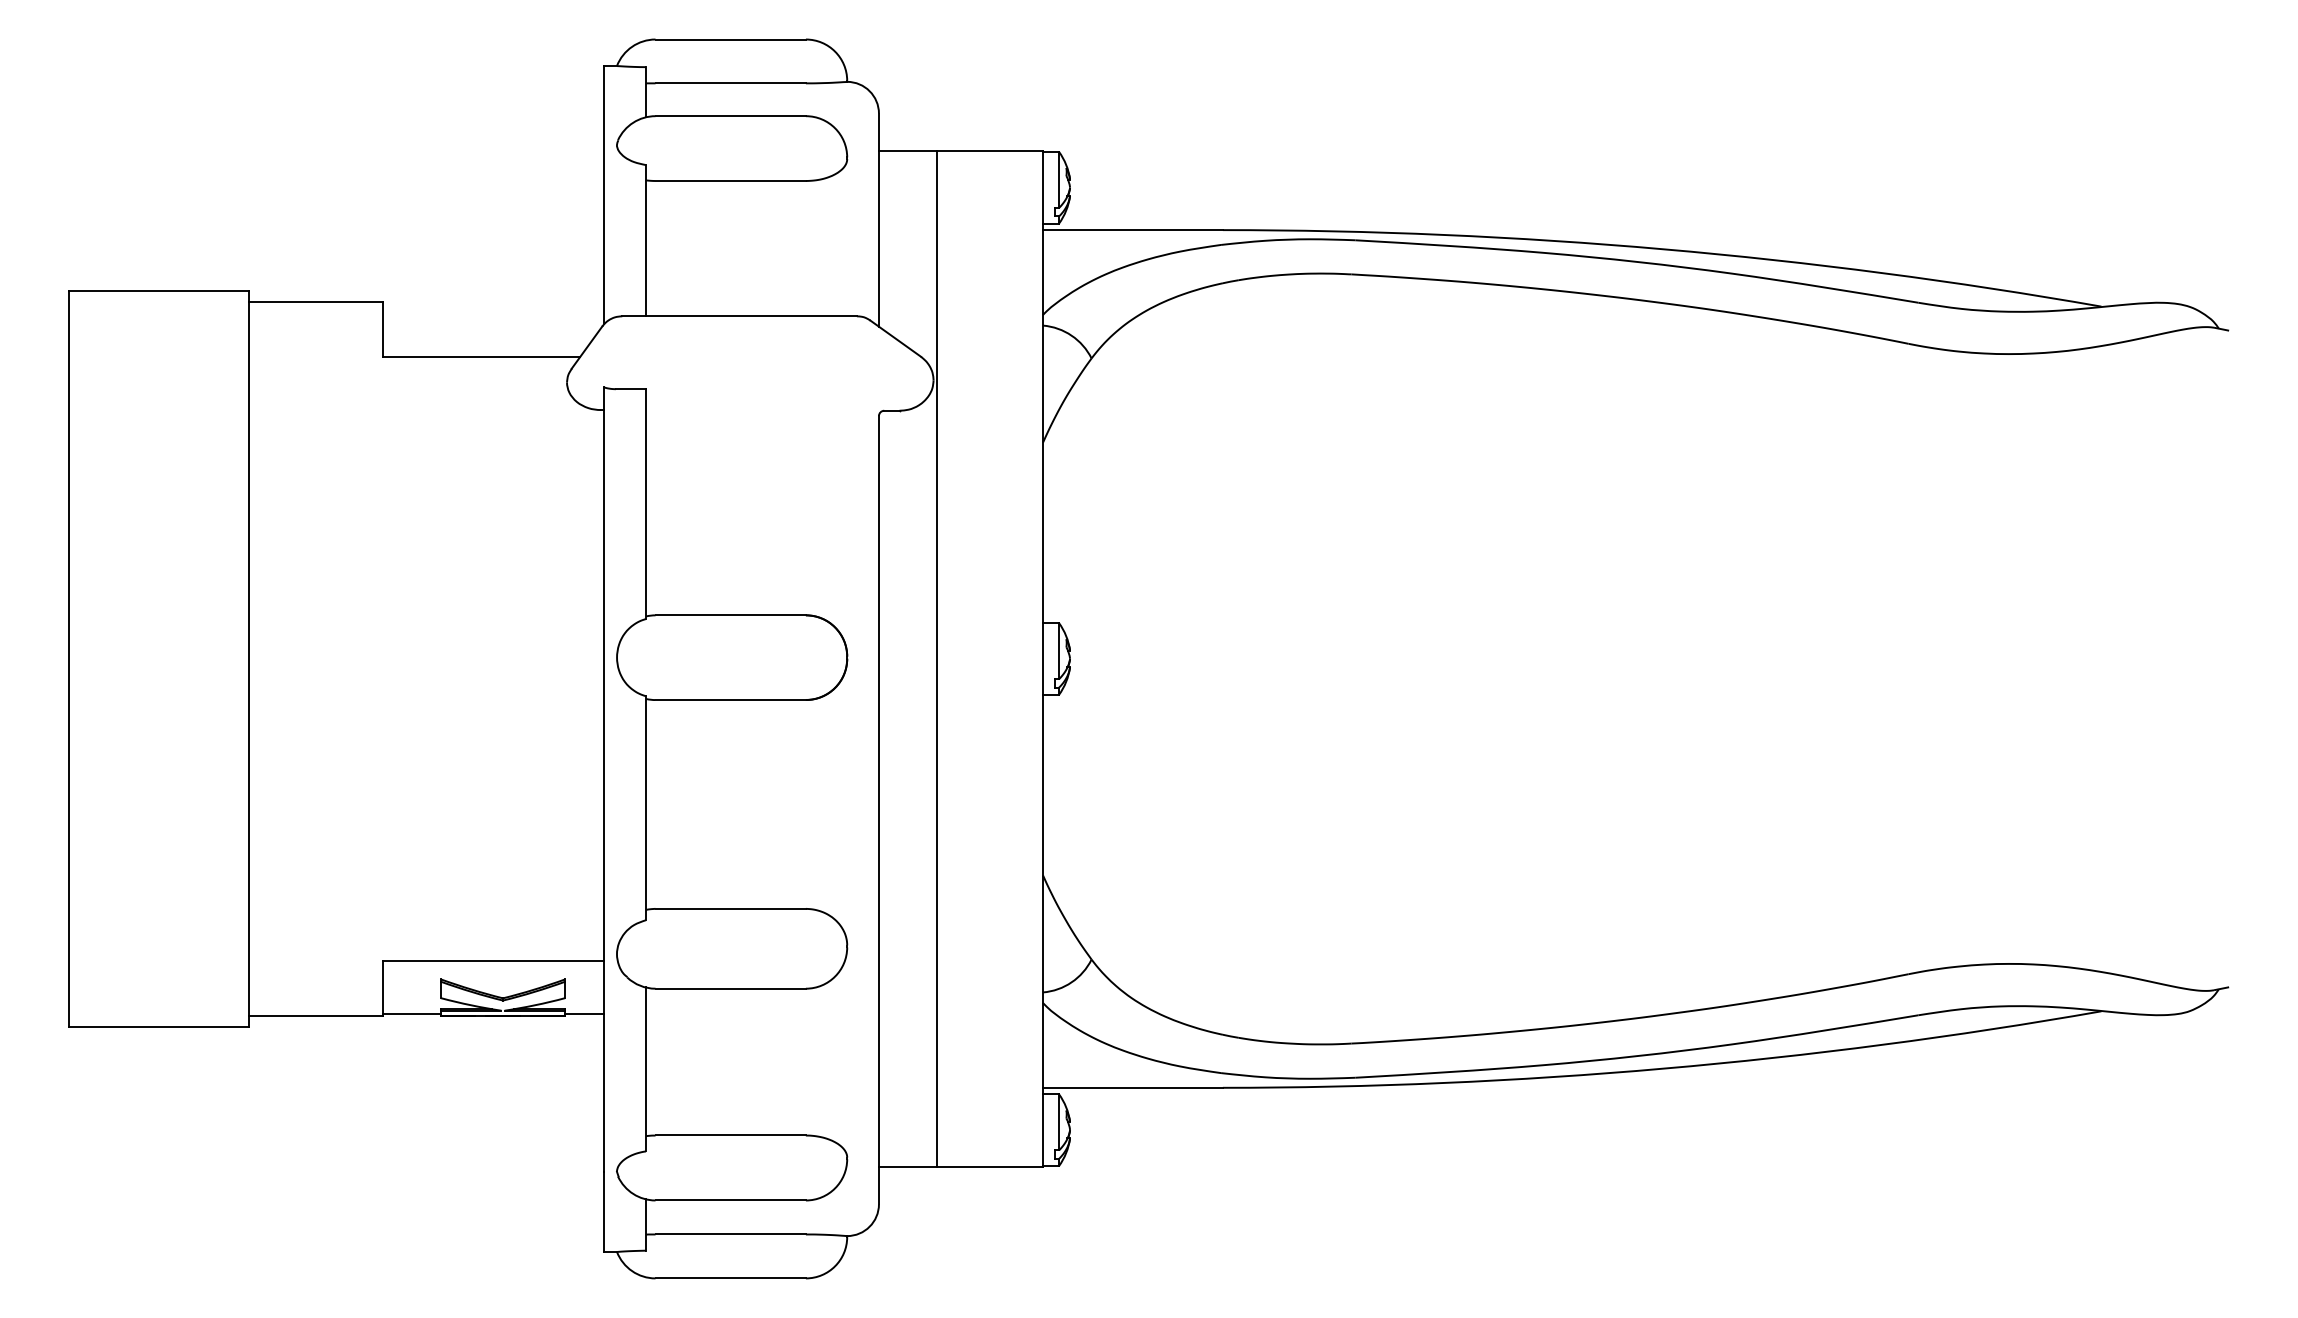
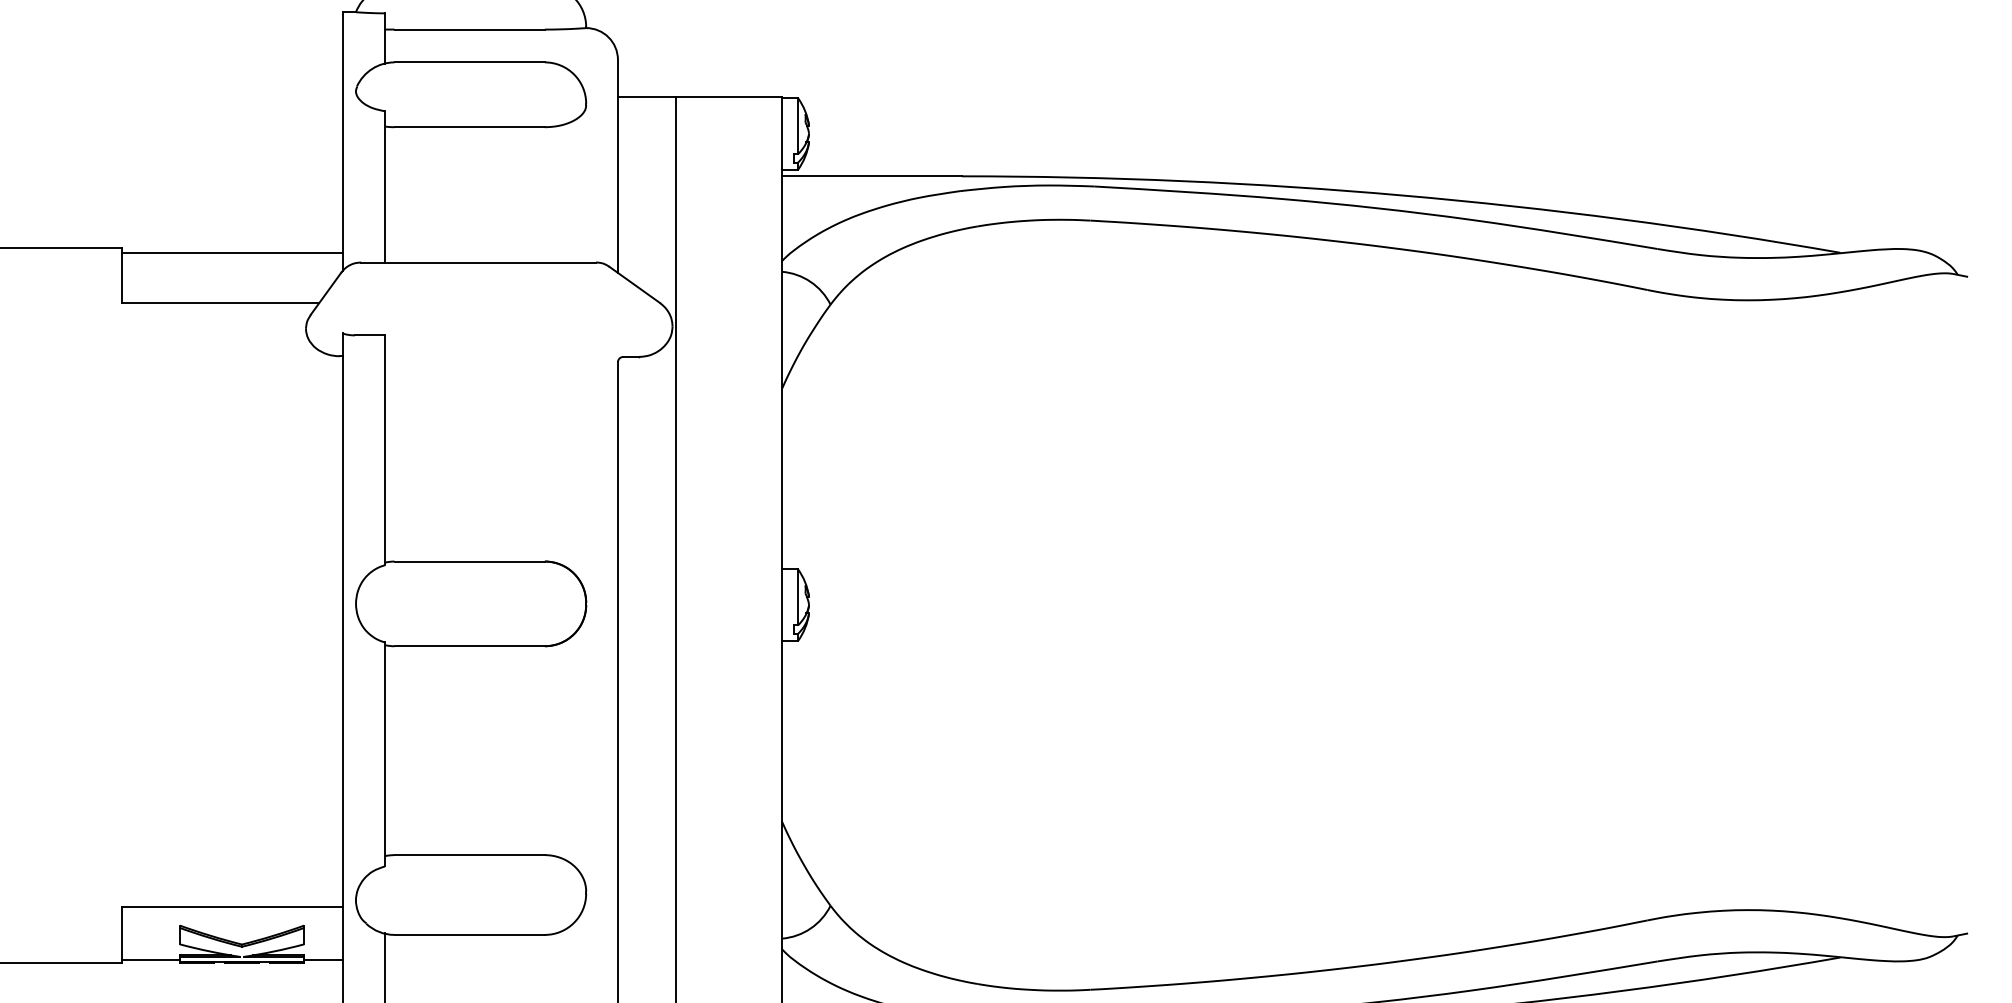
line: (493, 306) -> (232, 252), added

